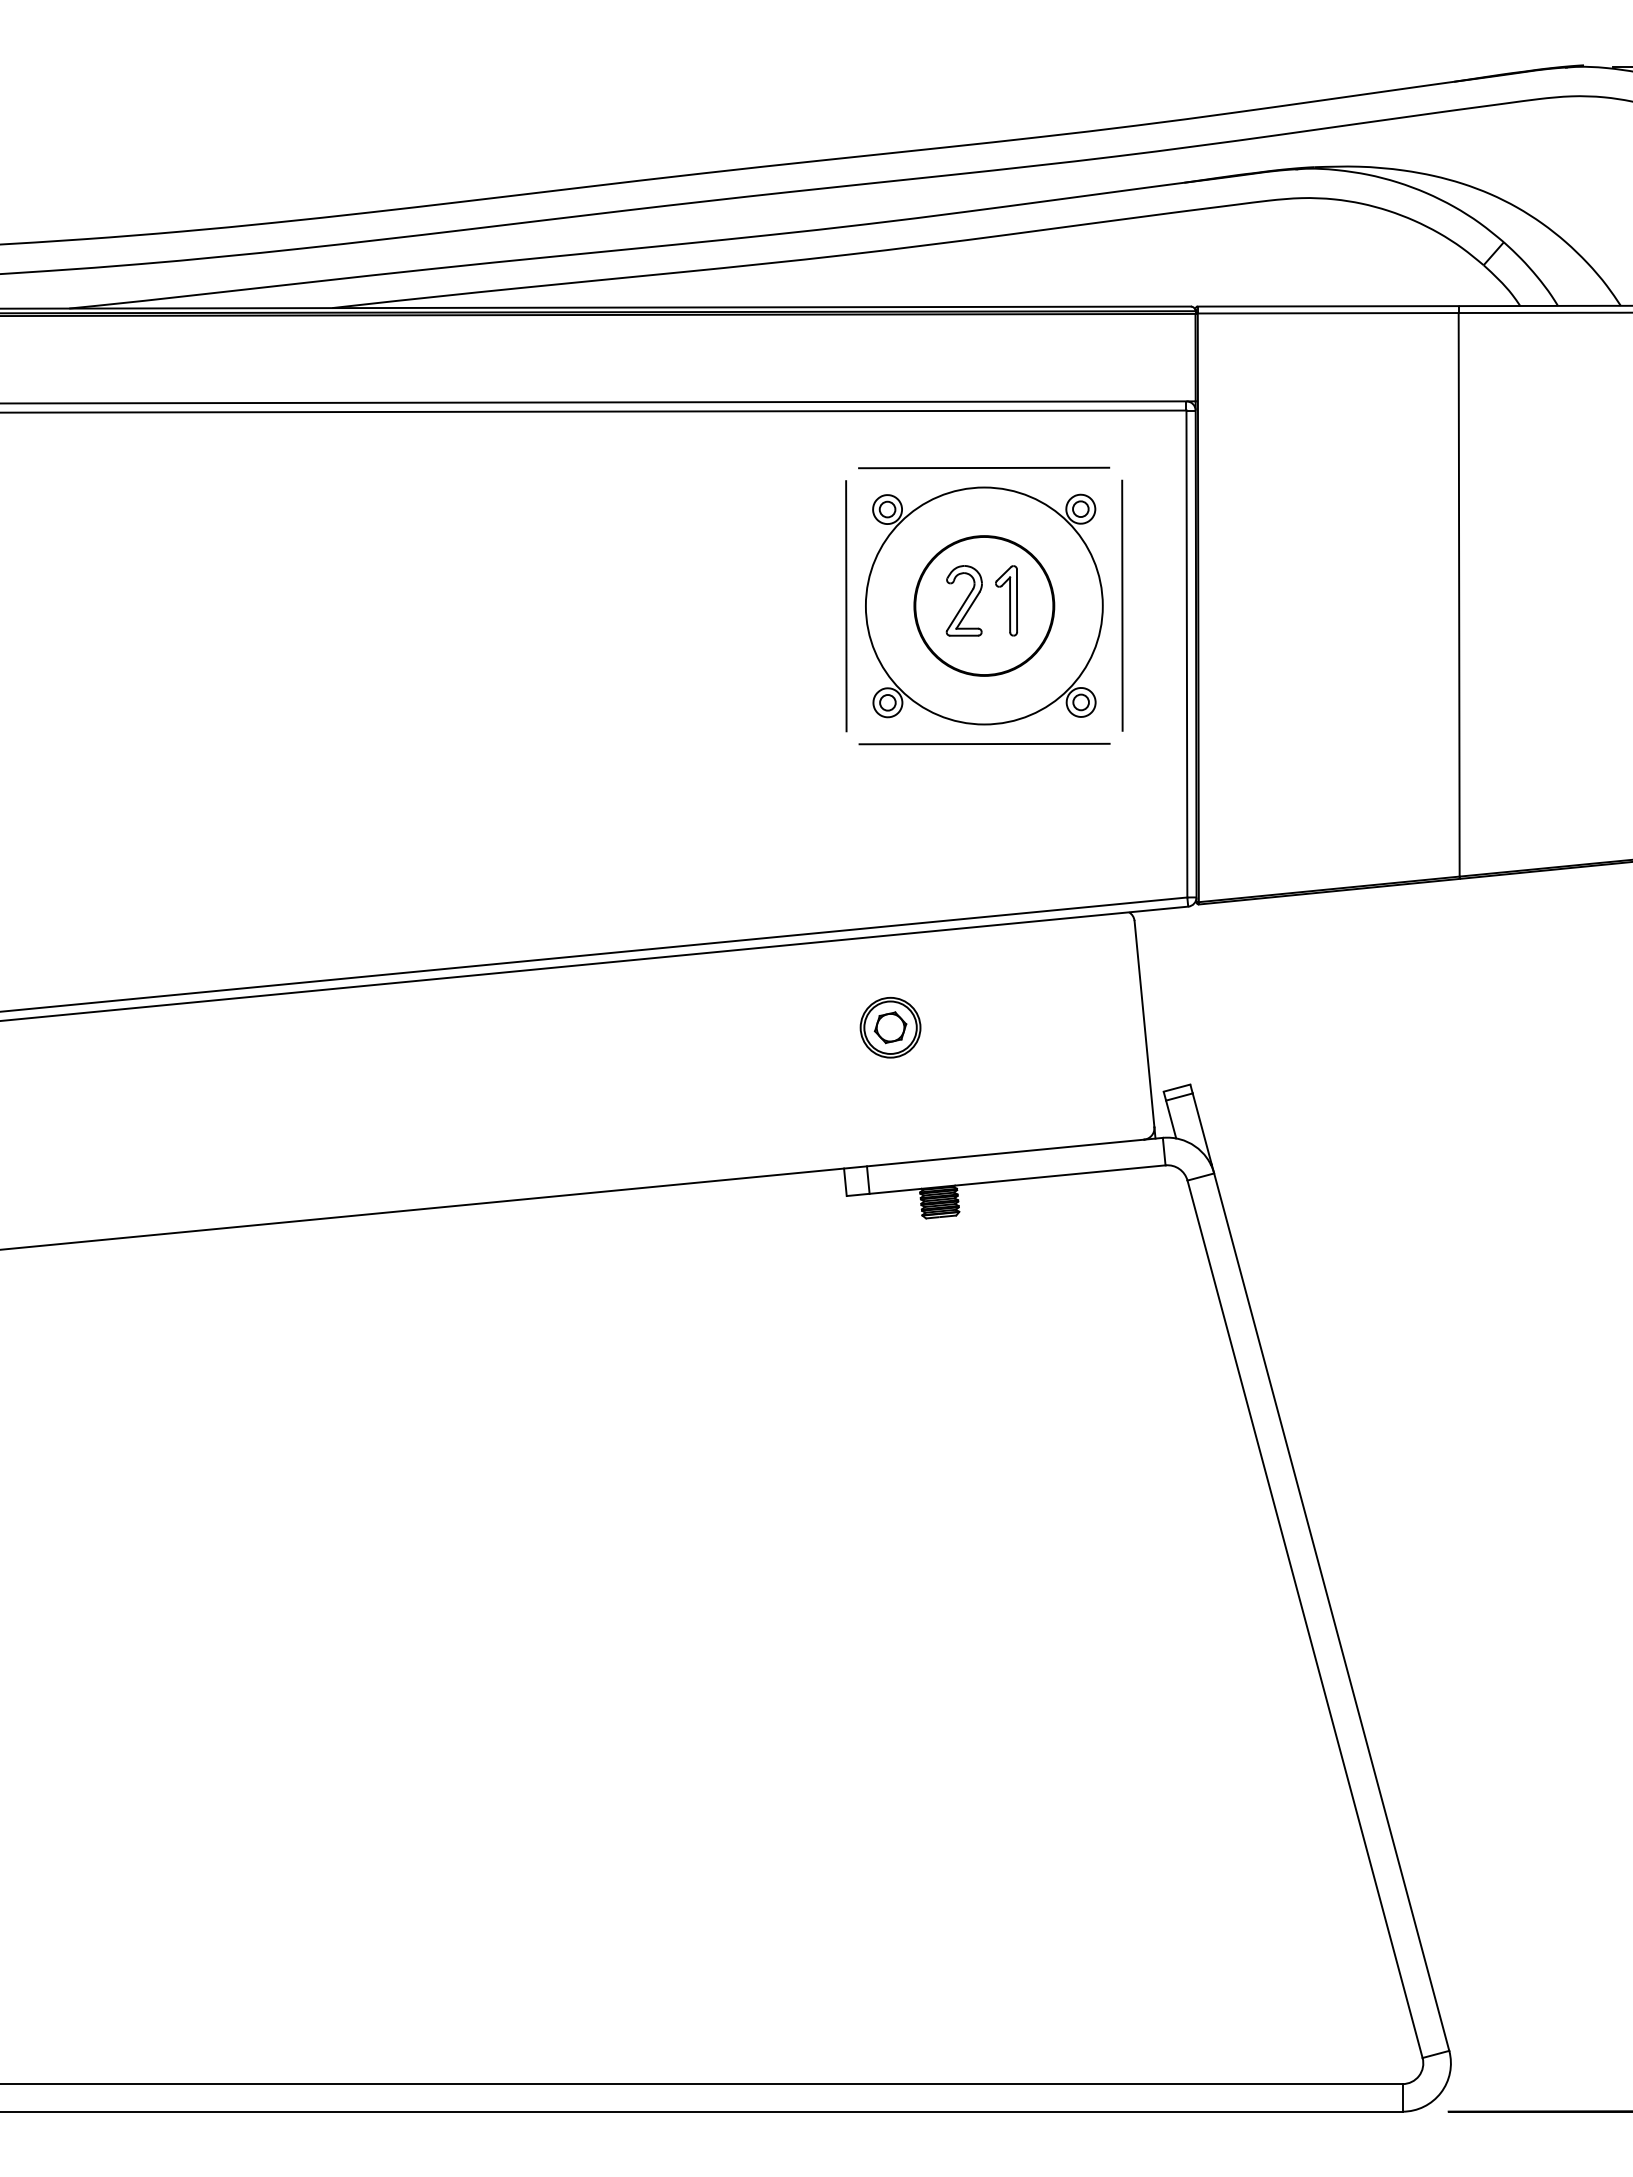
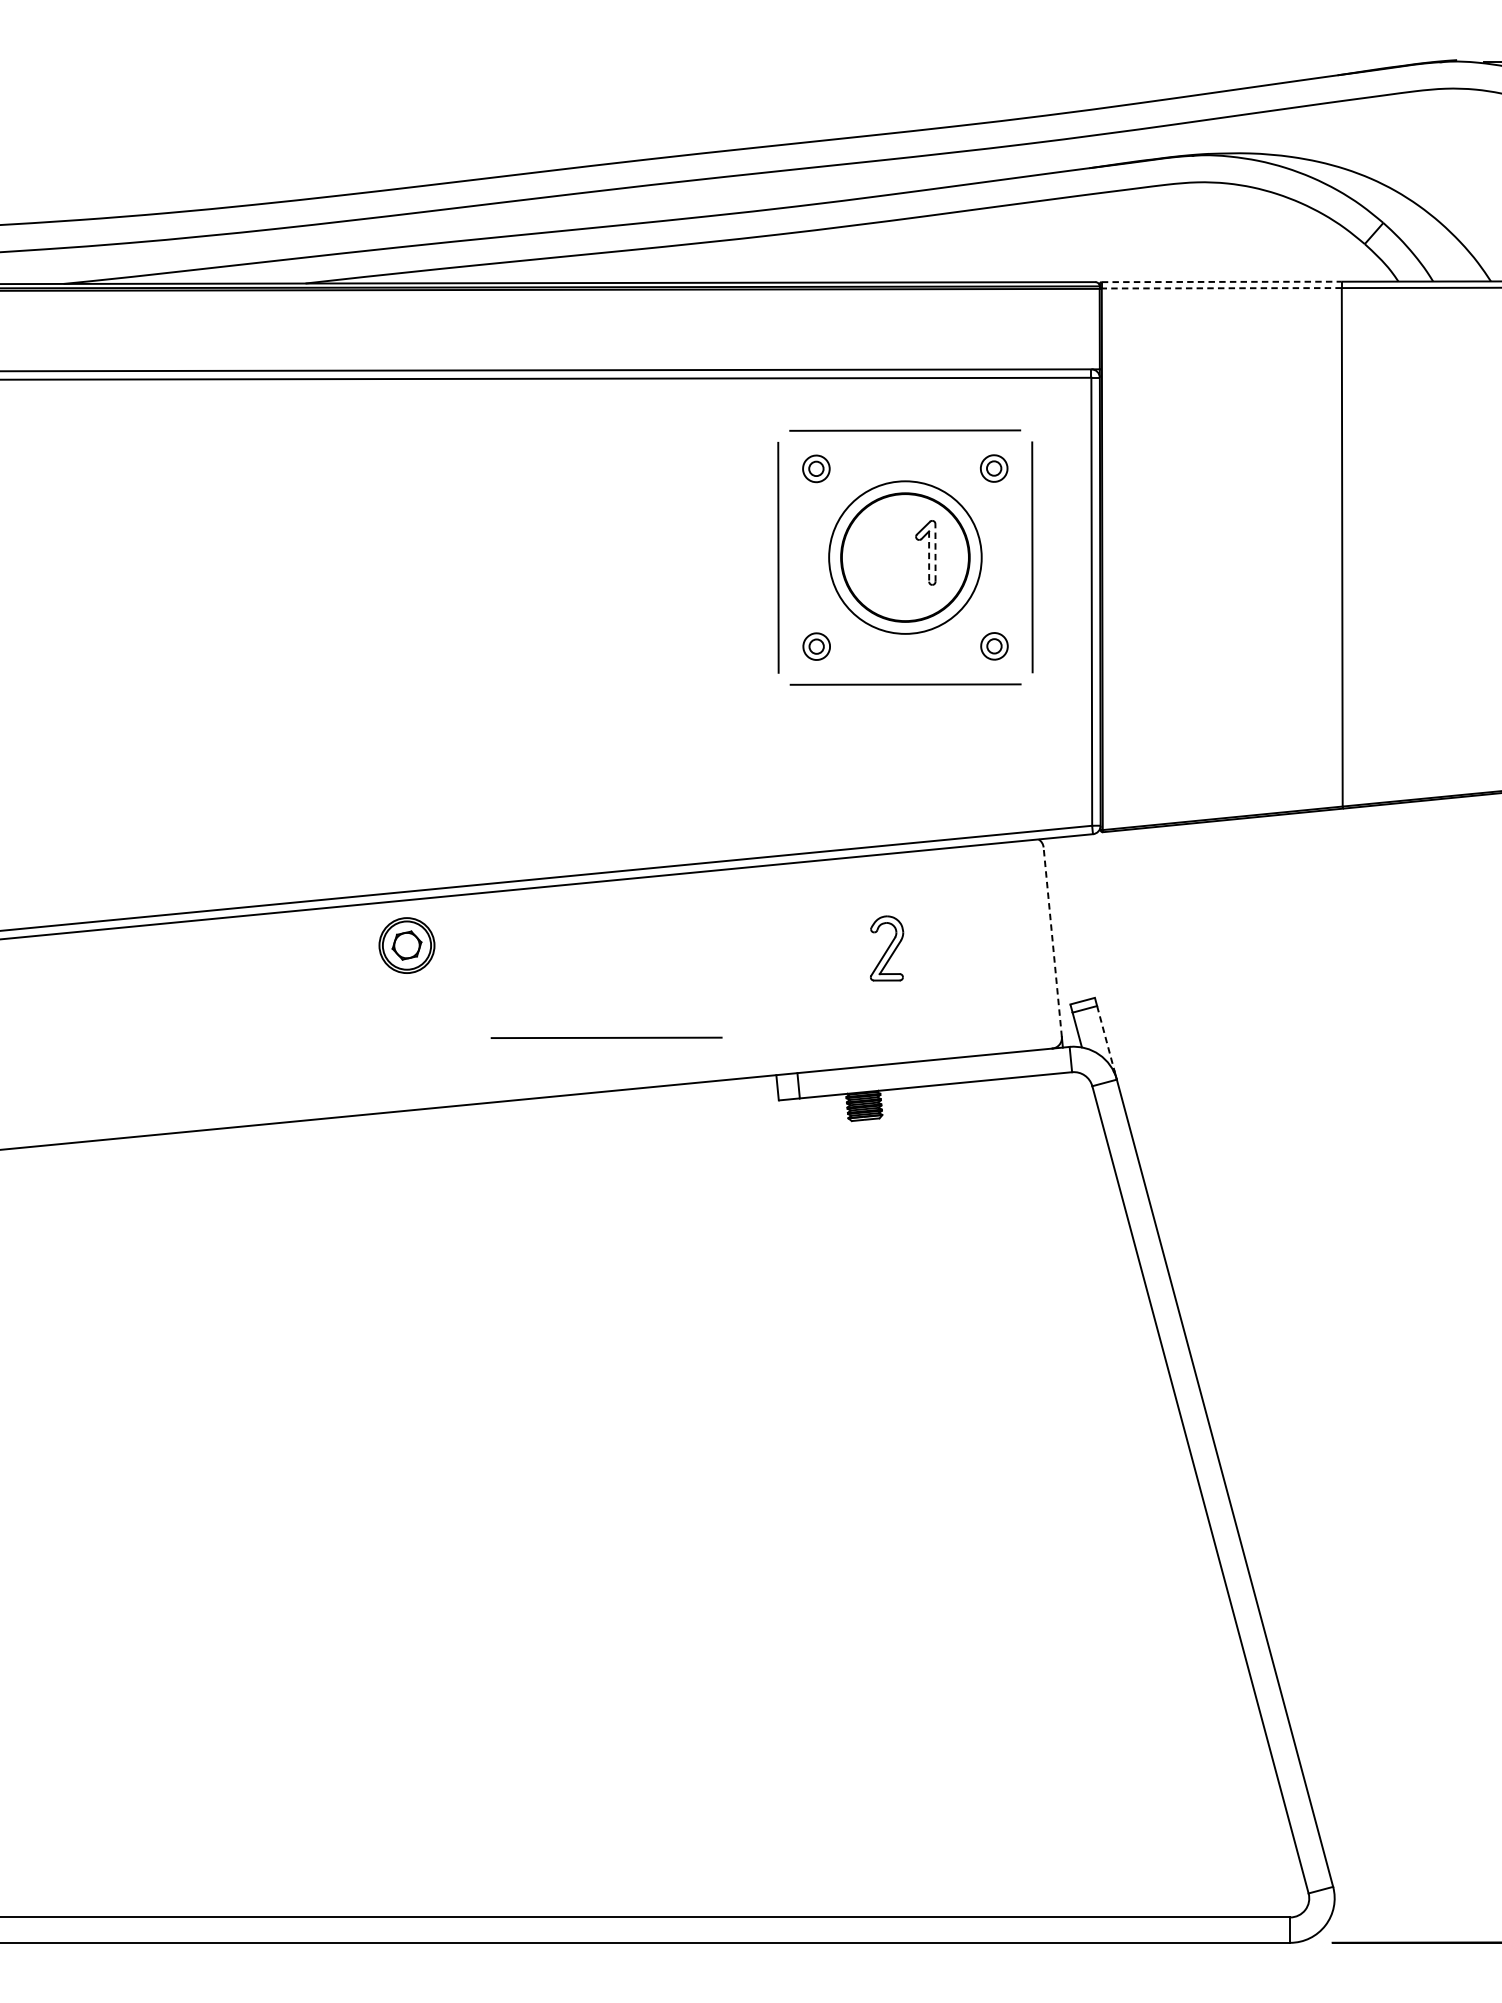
line: (1328, 306) -> (1222, 282), solid -> dashed
line: (1327, 313) -> (1221, 288), solid -> dashed
part: (963, 600) -> (886, 948), moved
line: (1017, 600) -> (935, 552), solid -> dashed
circle: (983, 605) -> (904, 557), size x0.7
line: (1010, 605) -> (929, 557), solid -> dashed
line: (1144, 1024) -> (1052, 942), solid -> dashed
part: (890, 1027) -> (406, 945), moved
line: (659, 1127) -> (606, 1037), added
line: (1202, 1129) -> (1106, 1039), solid -> dashed

